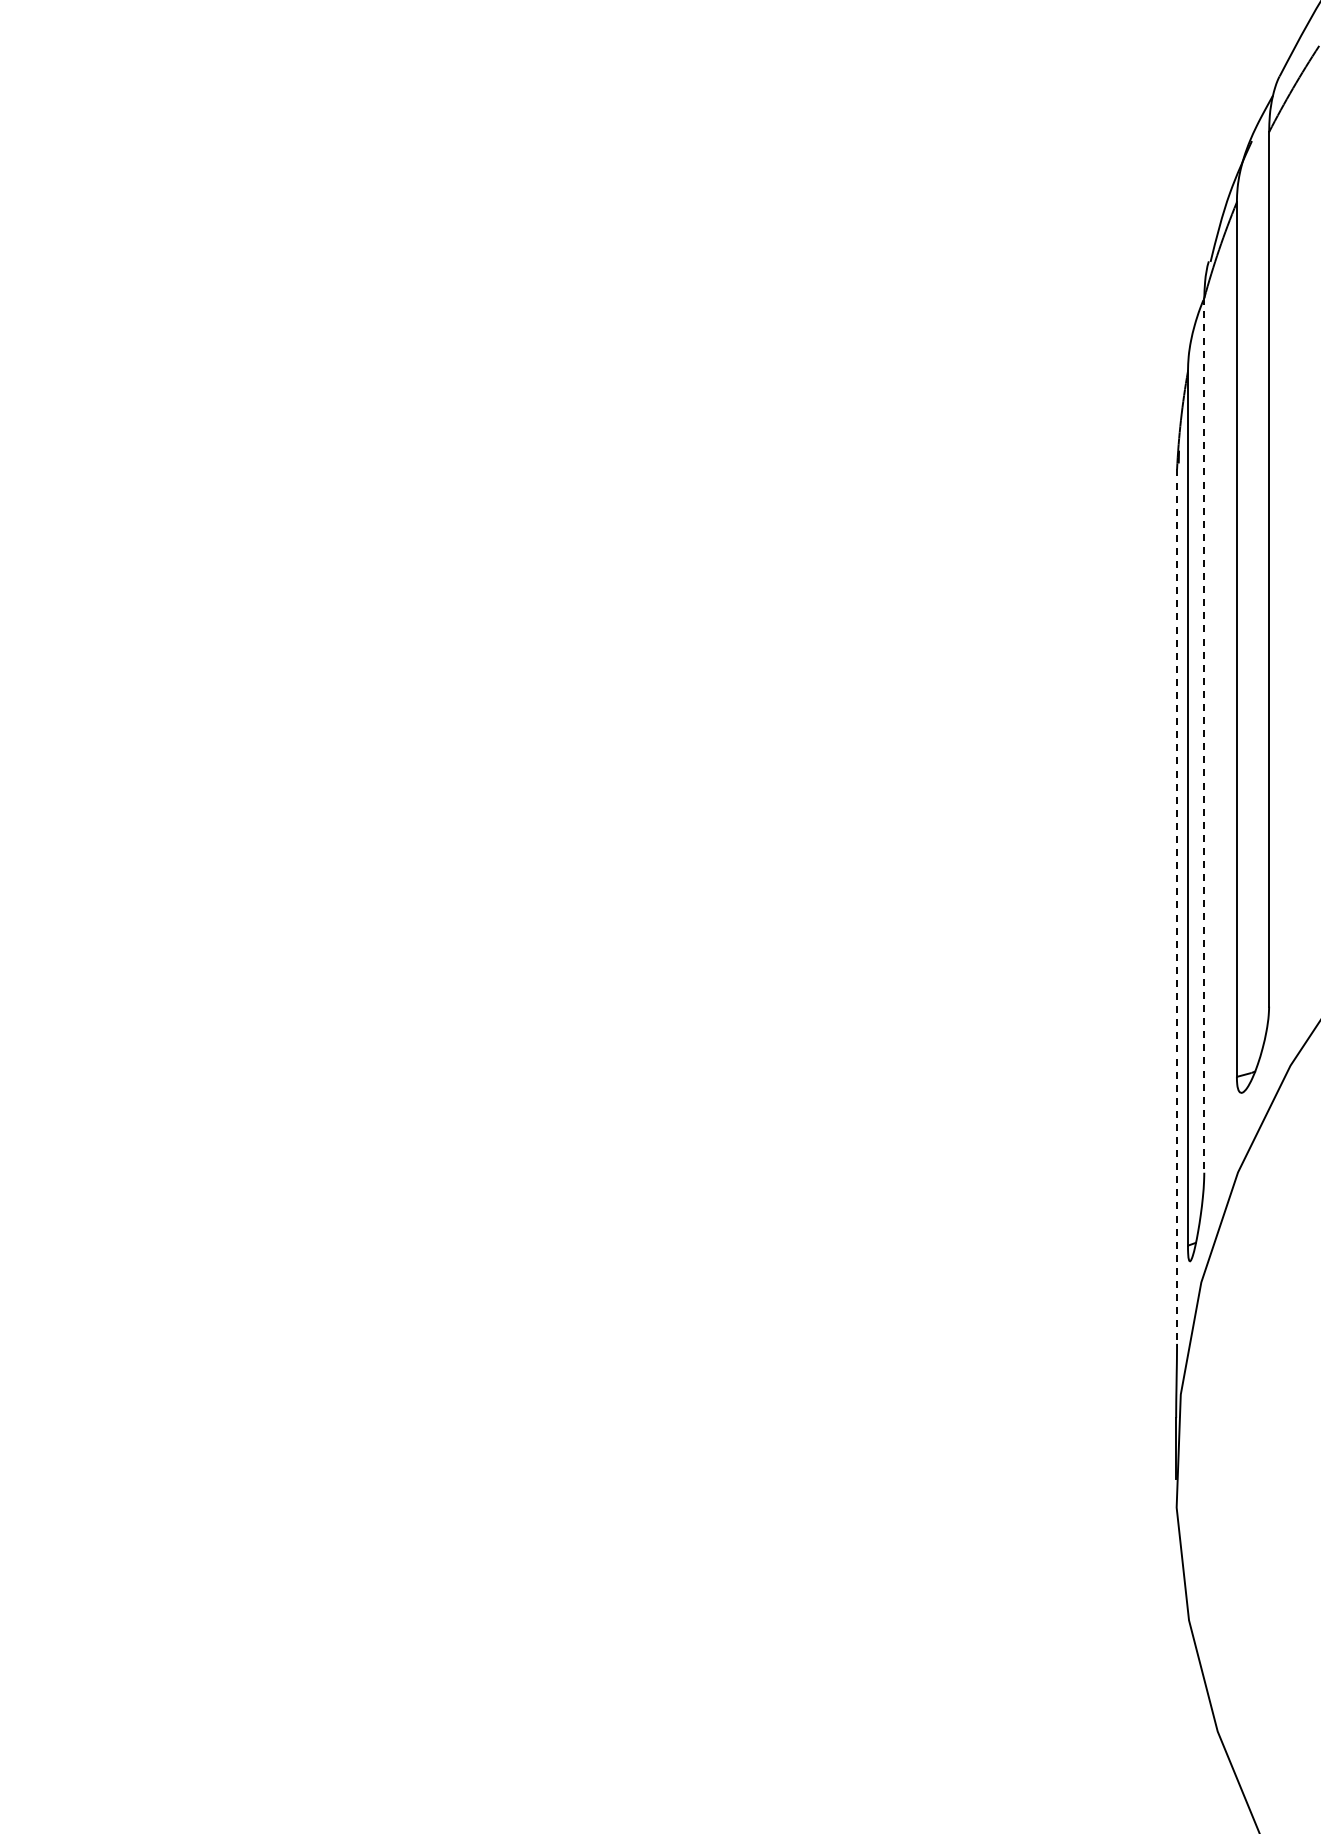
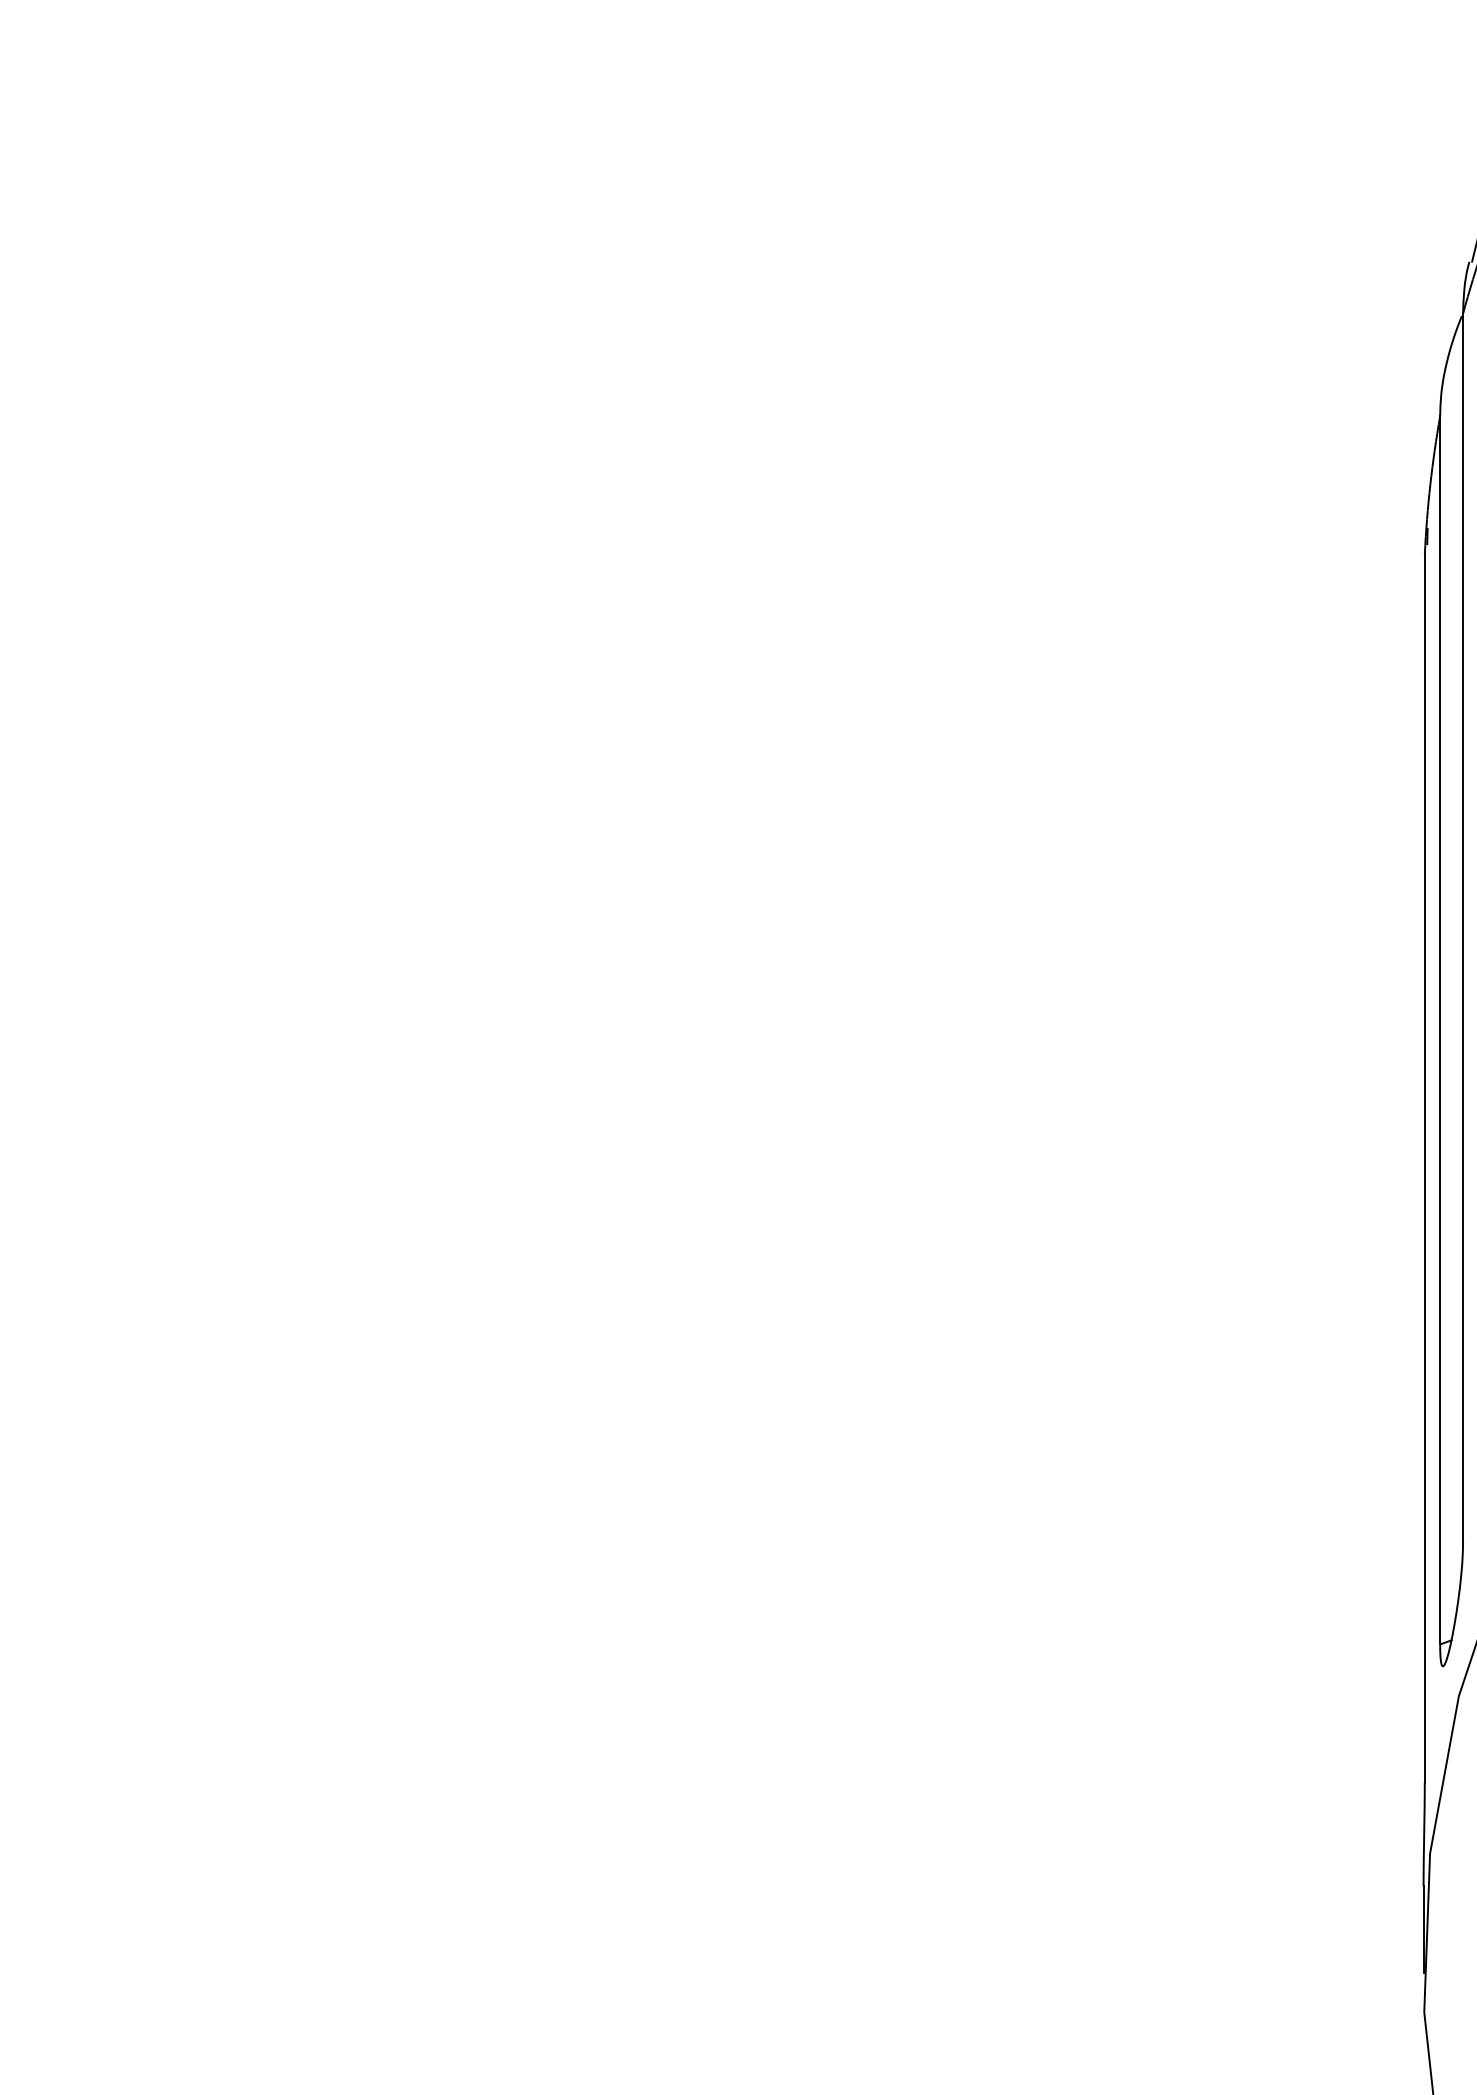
line: (1204, 736) -> (1463, 929), dashed -> solid
line: (1177, 907) -> (1425, 1169), dashed -> solid

